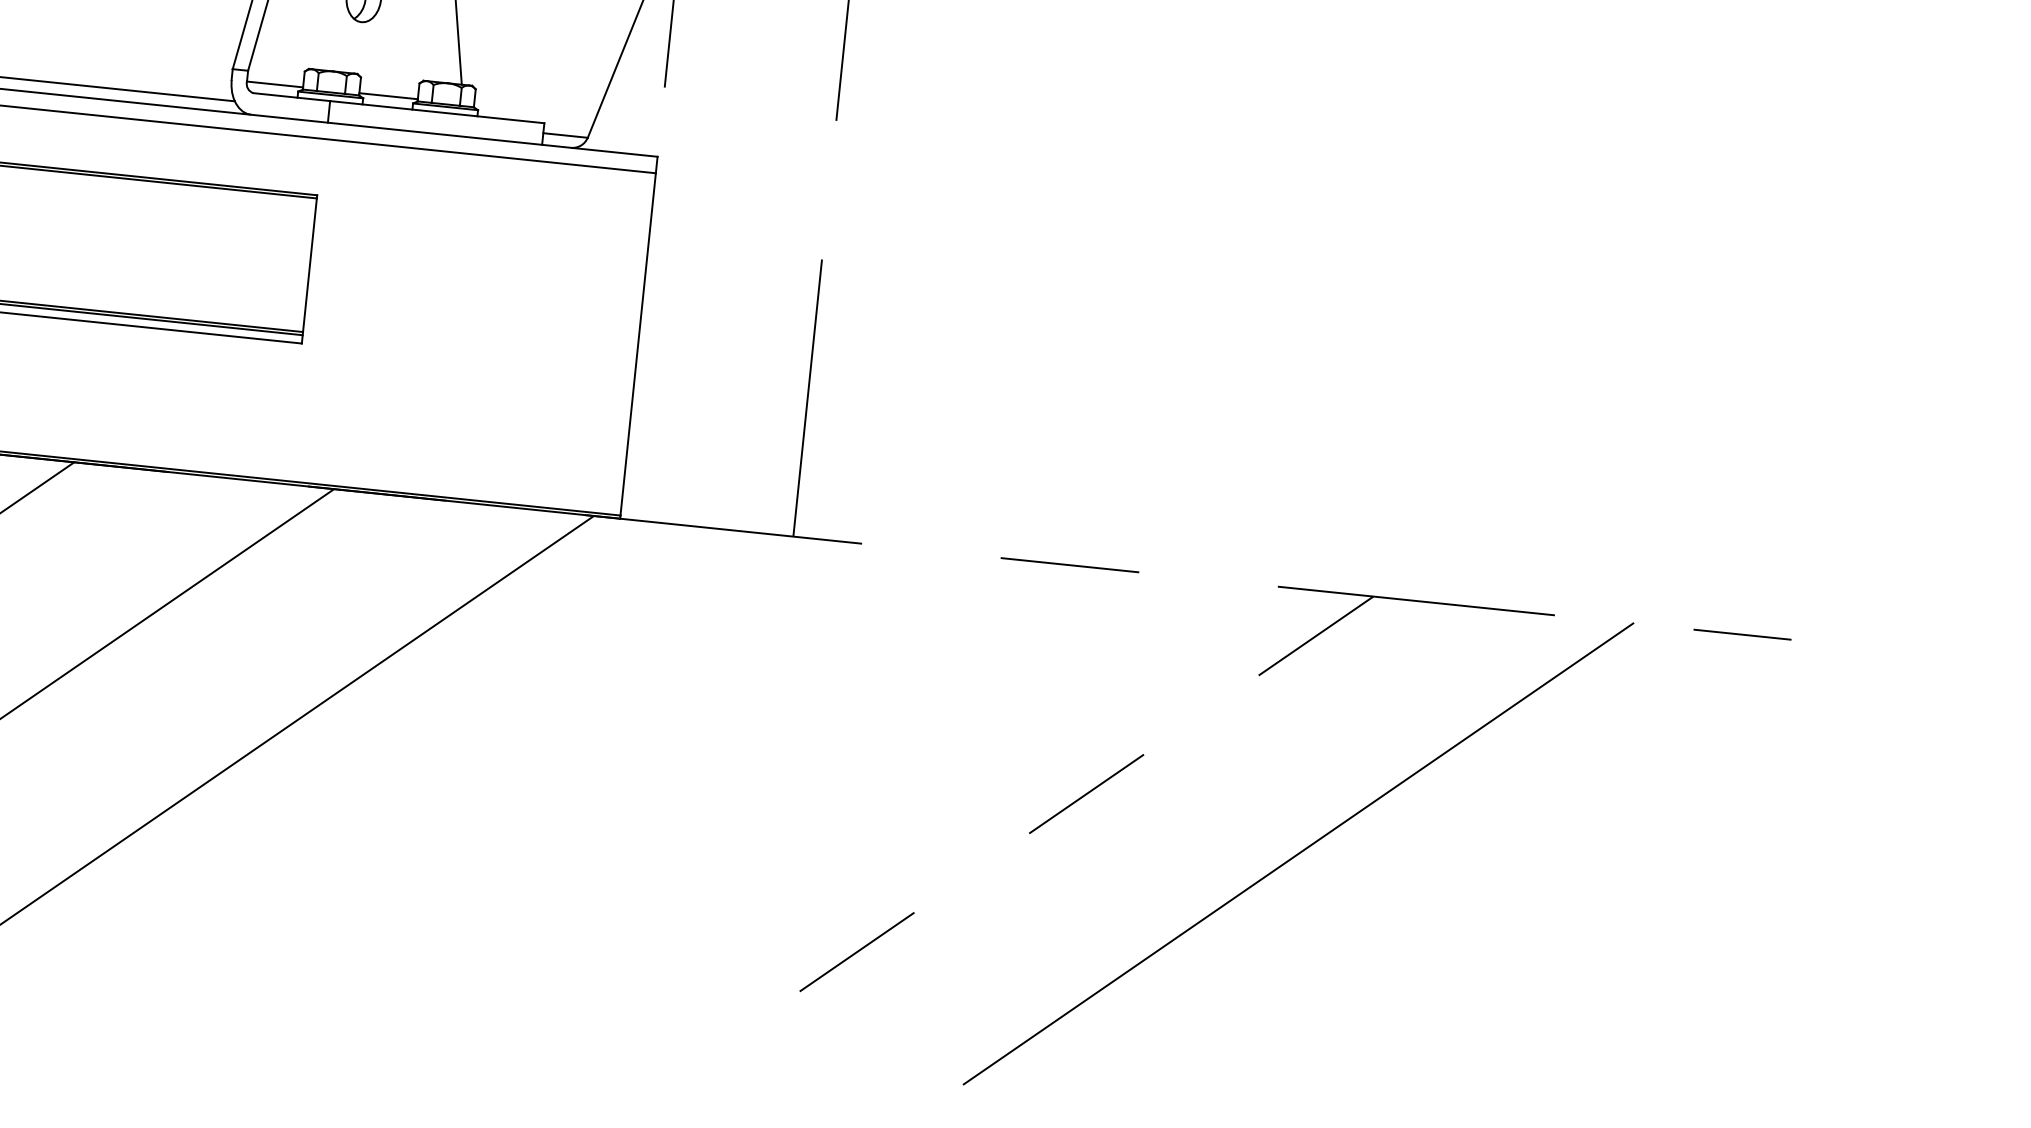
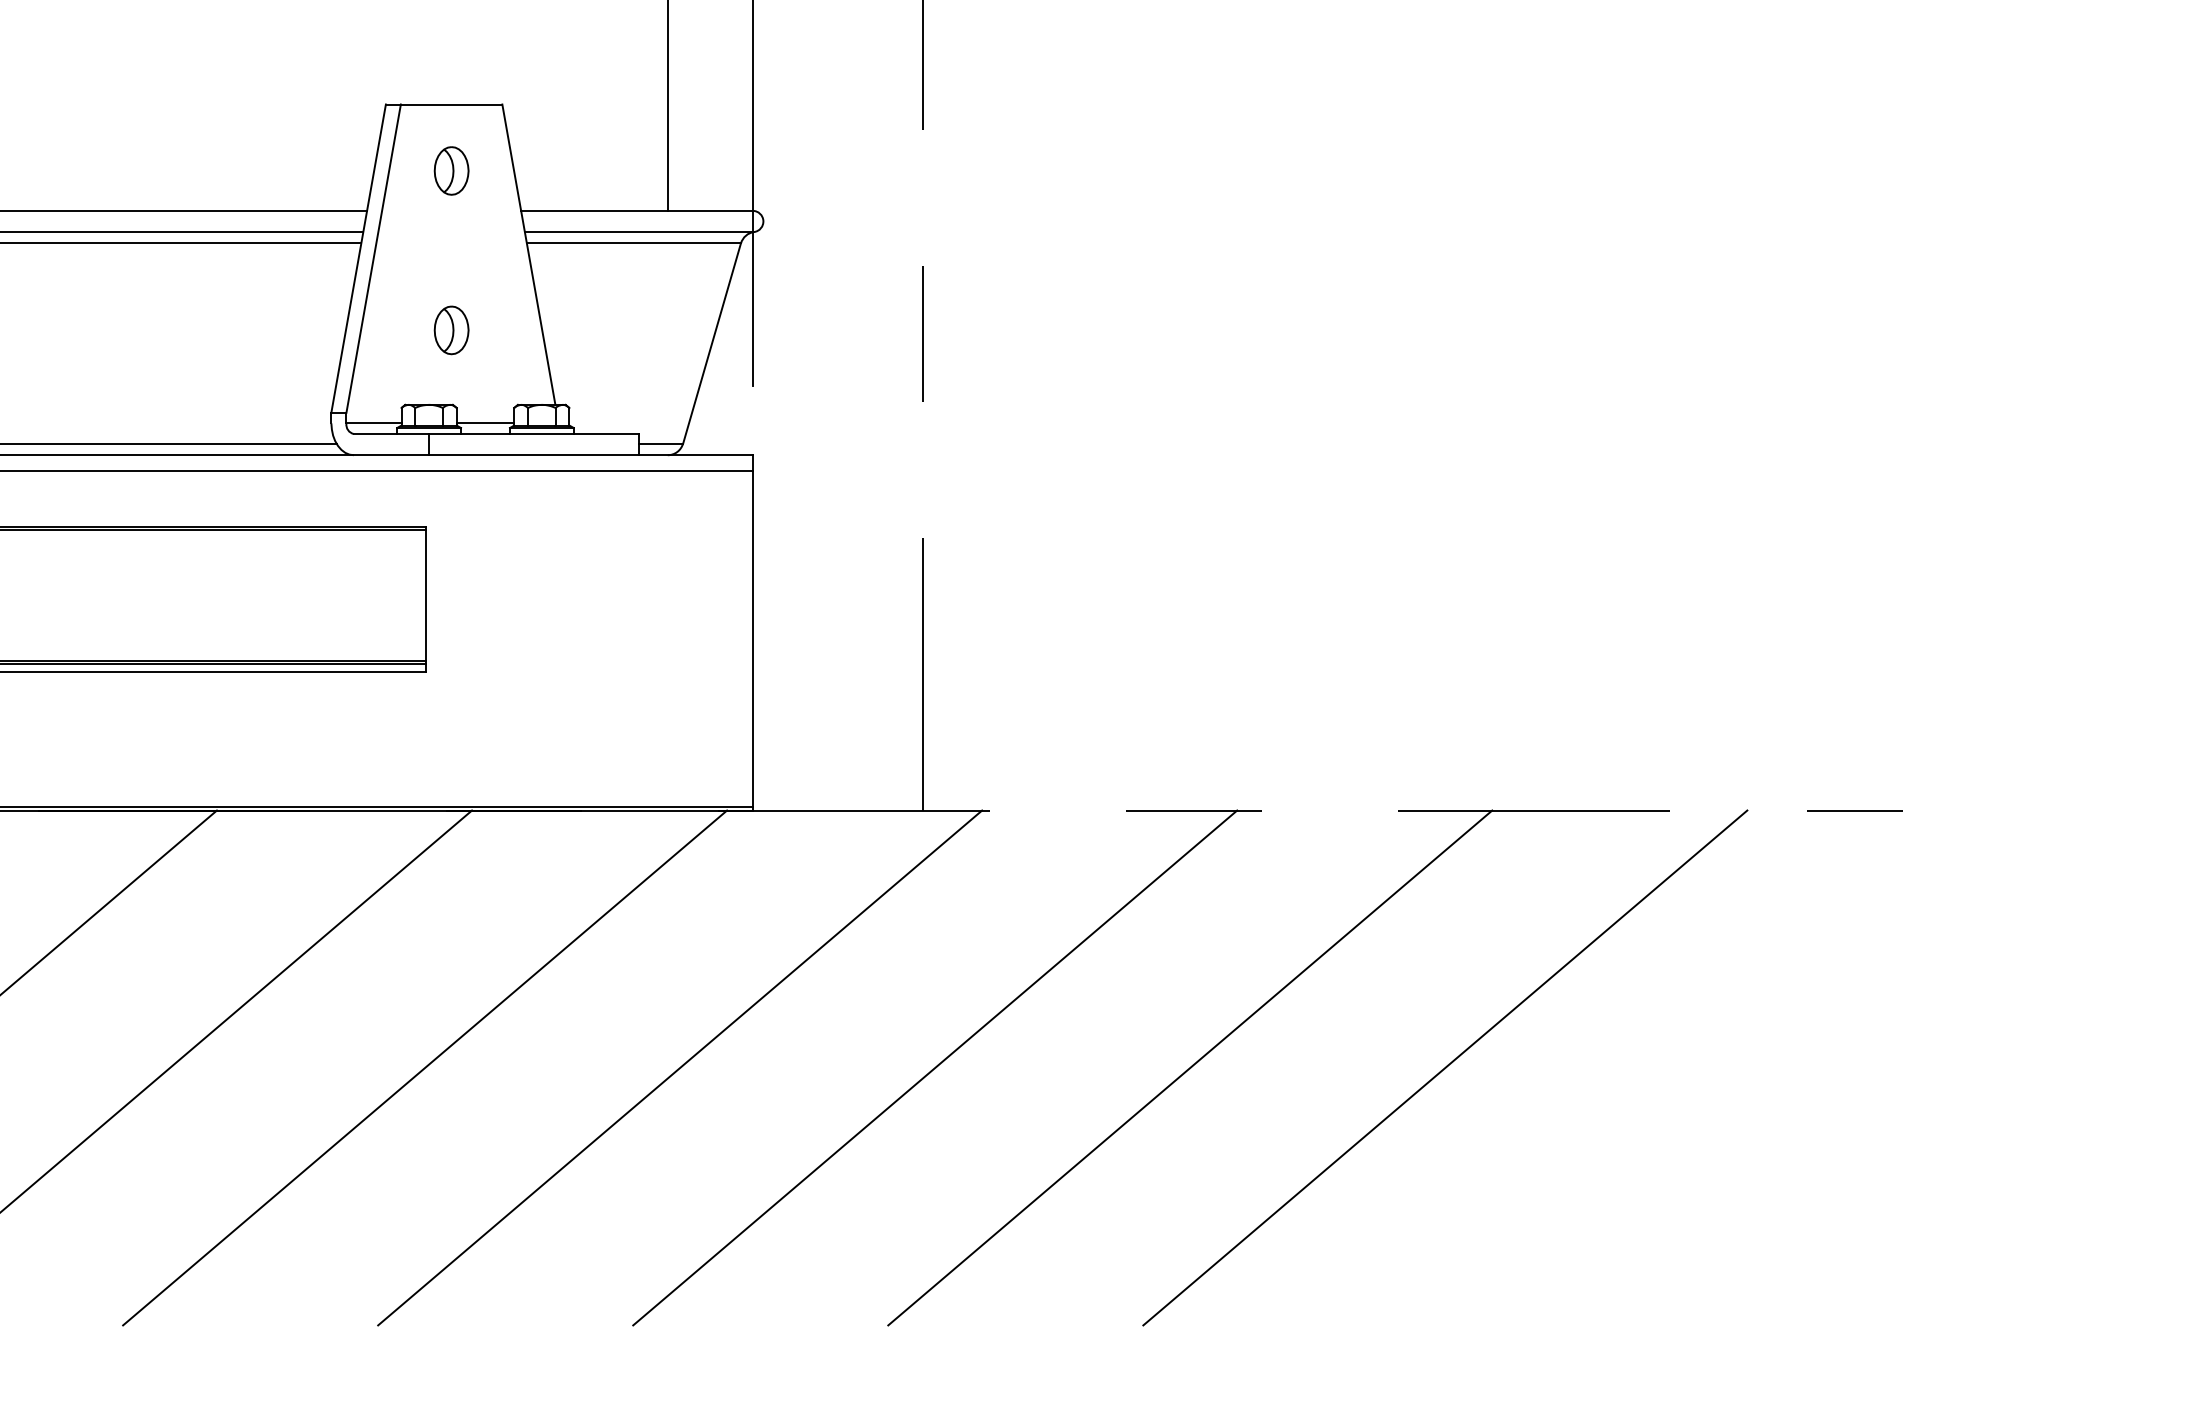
line: (519, 772) -> (680, 1067), added
line: (779, 799) -> (935, 1067), added
line: (1038, 826) -> (1190, 1067), dashed -> solid

